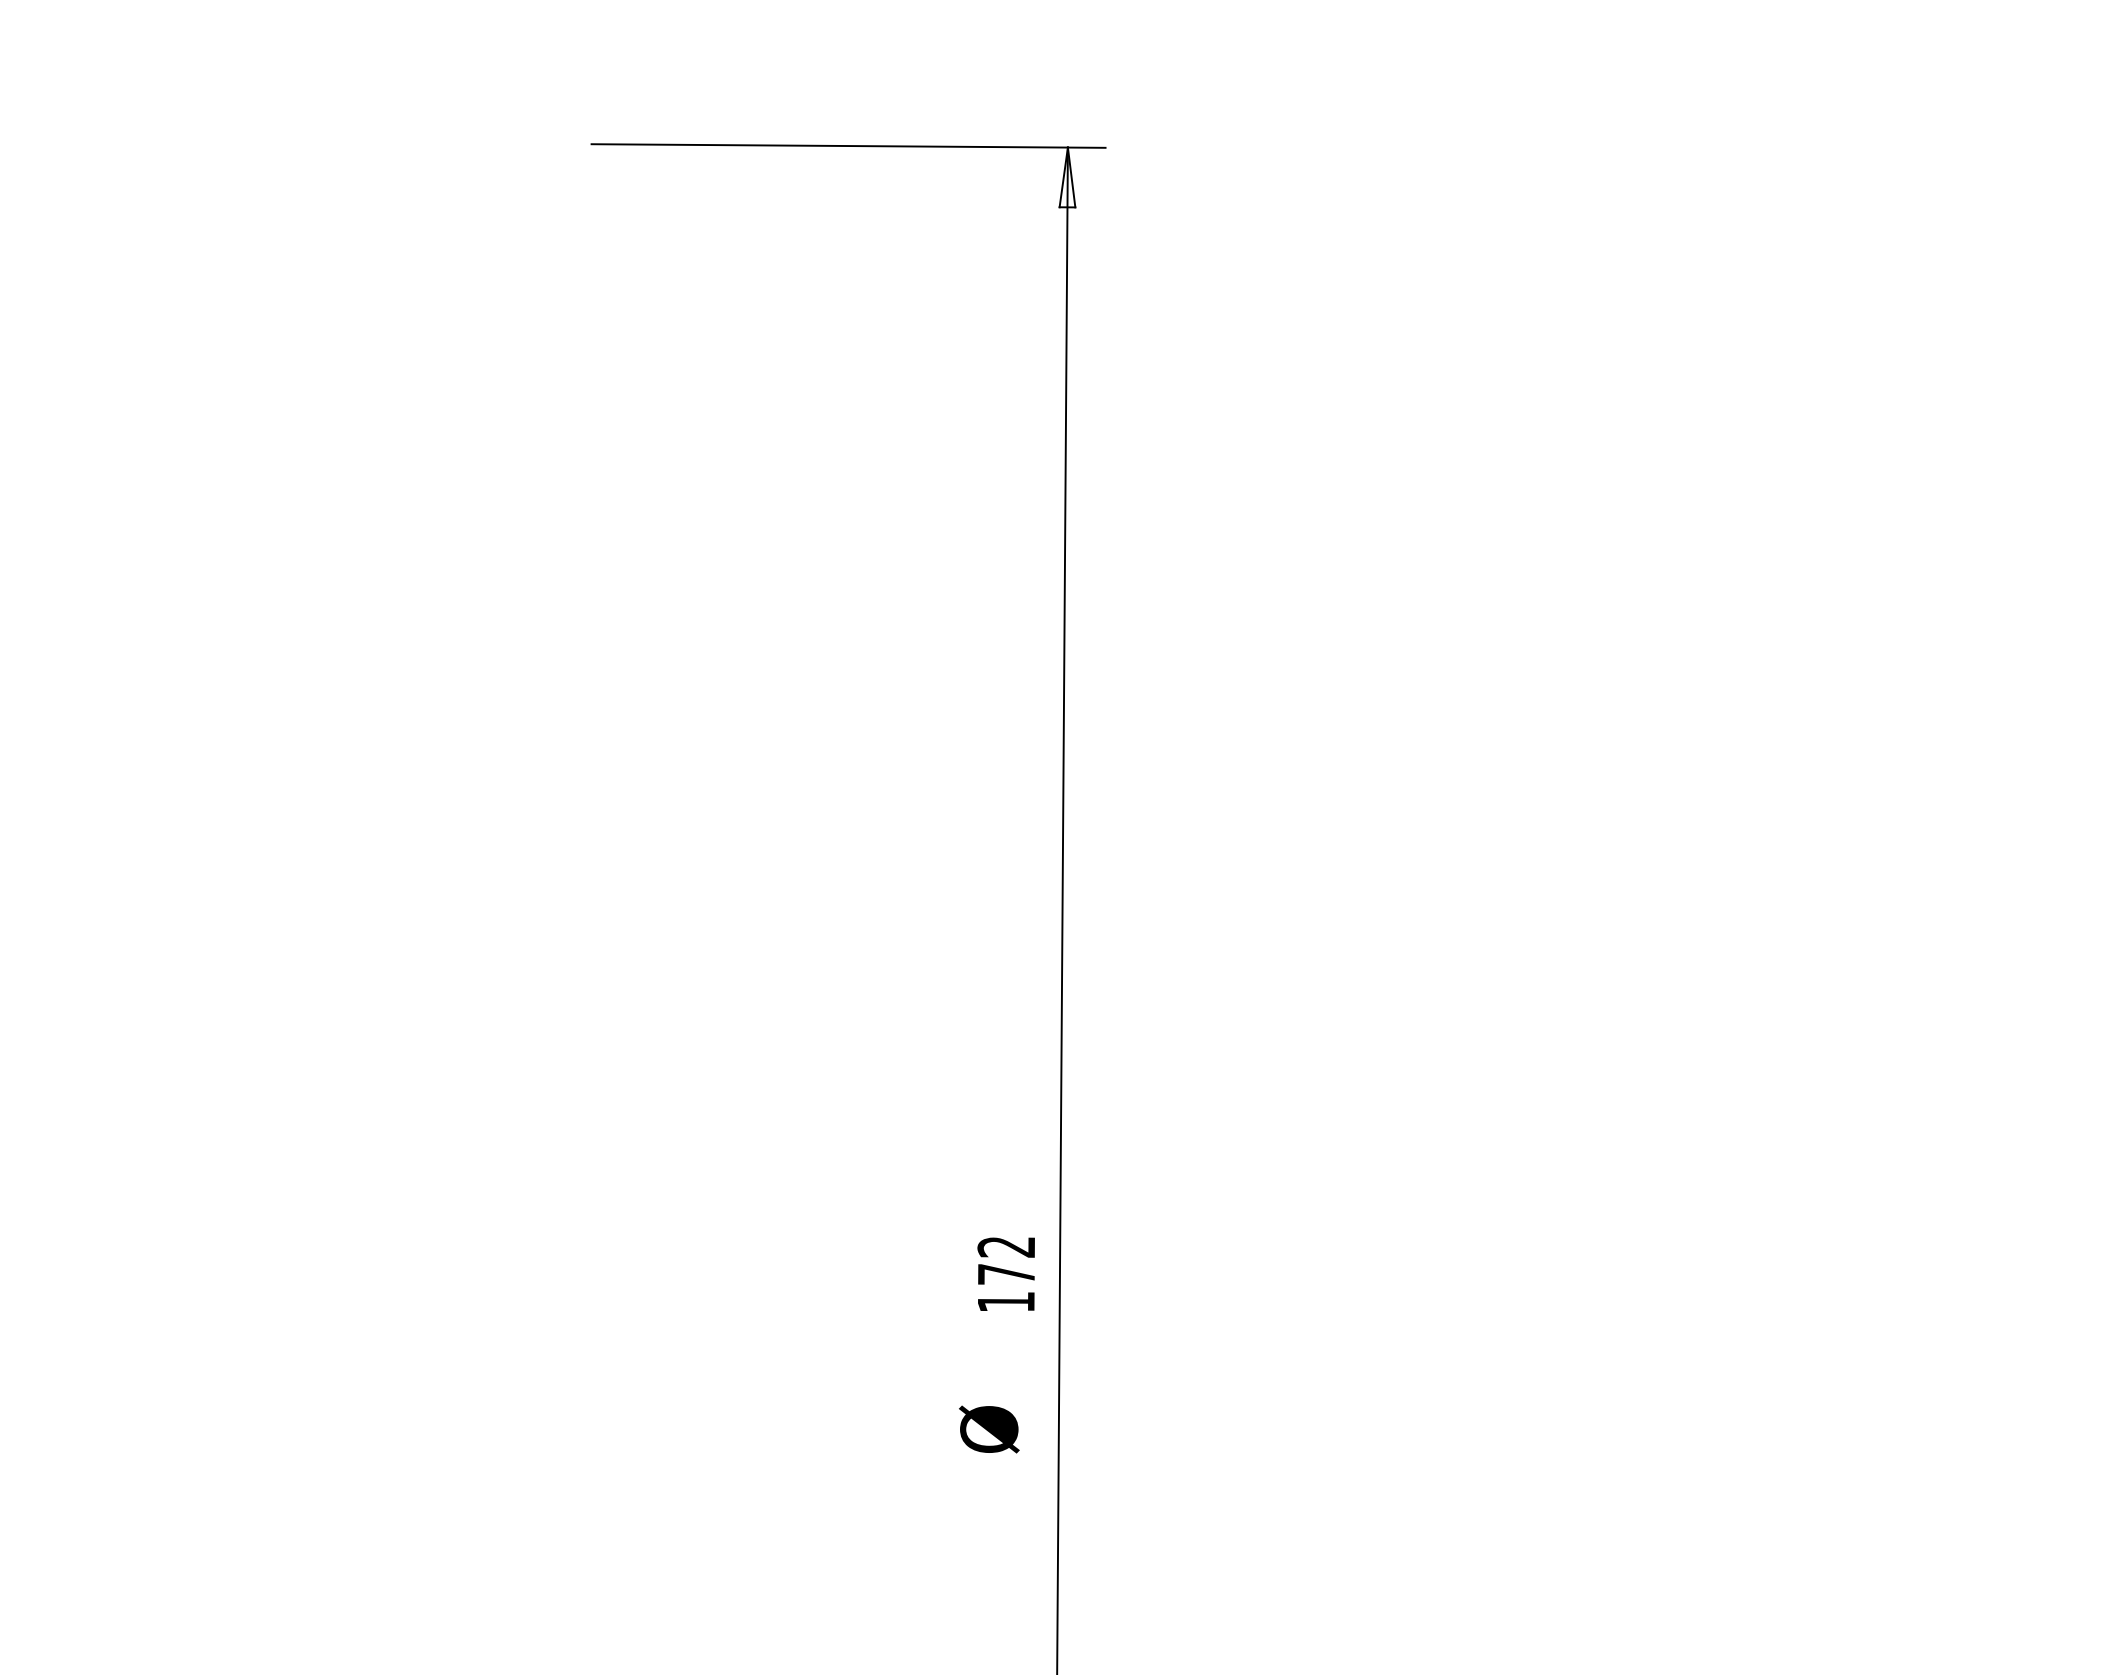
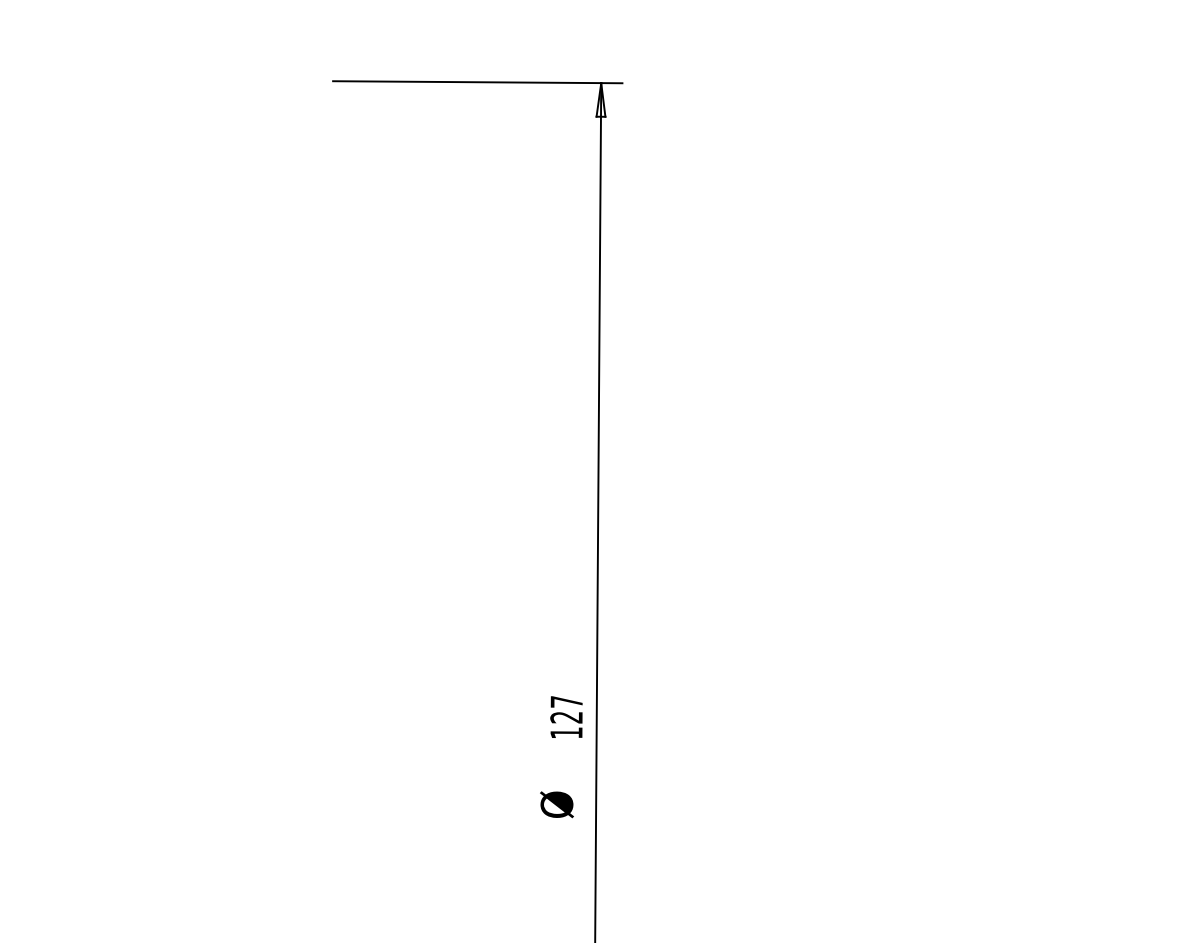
text: (1006, 1260) -> (566, 709), 172 -> 127

